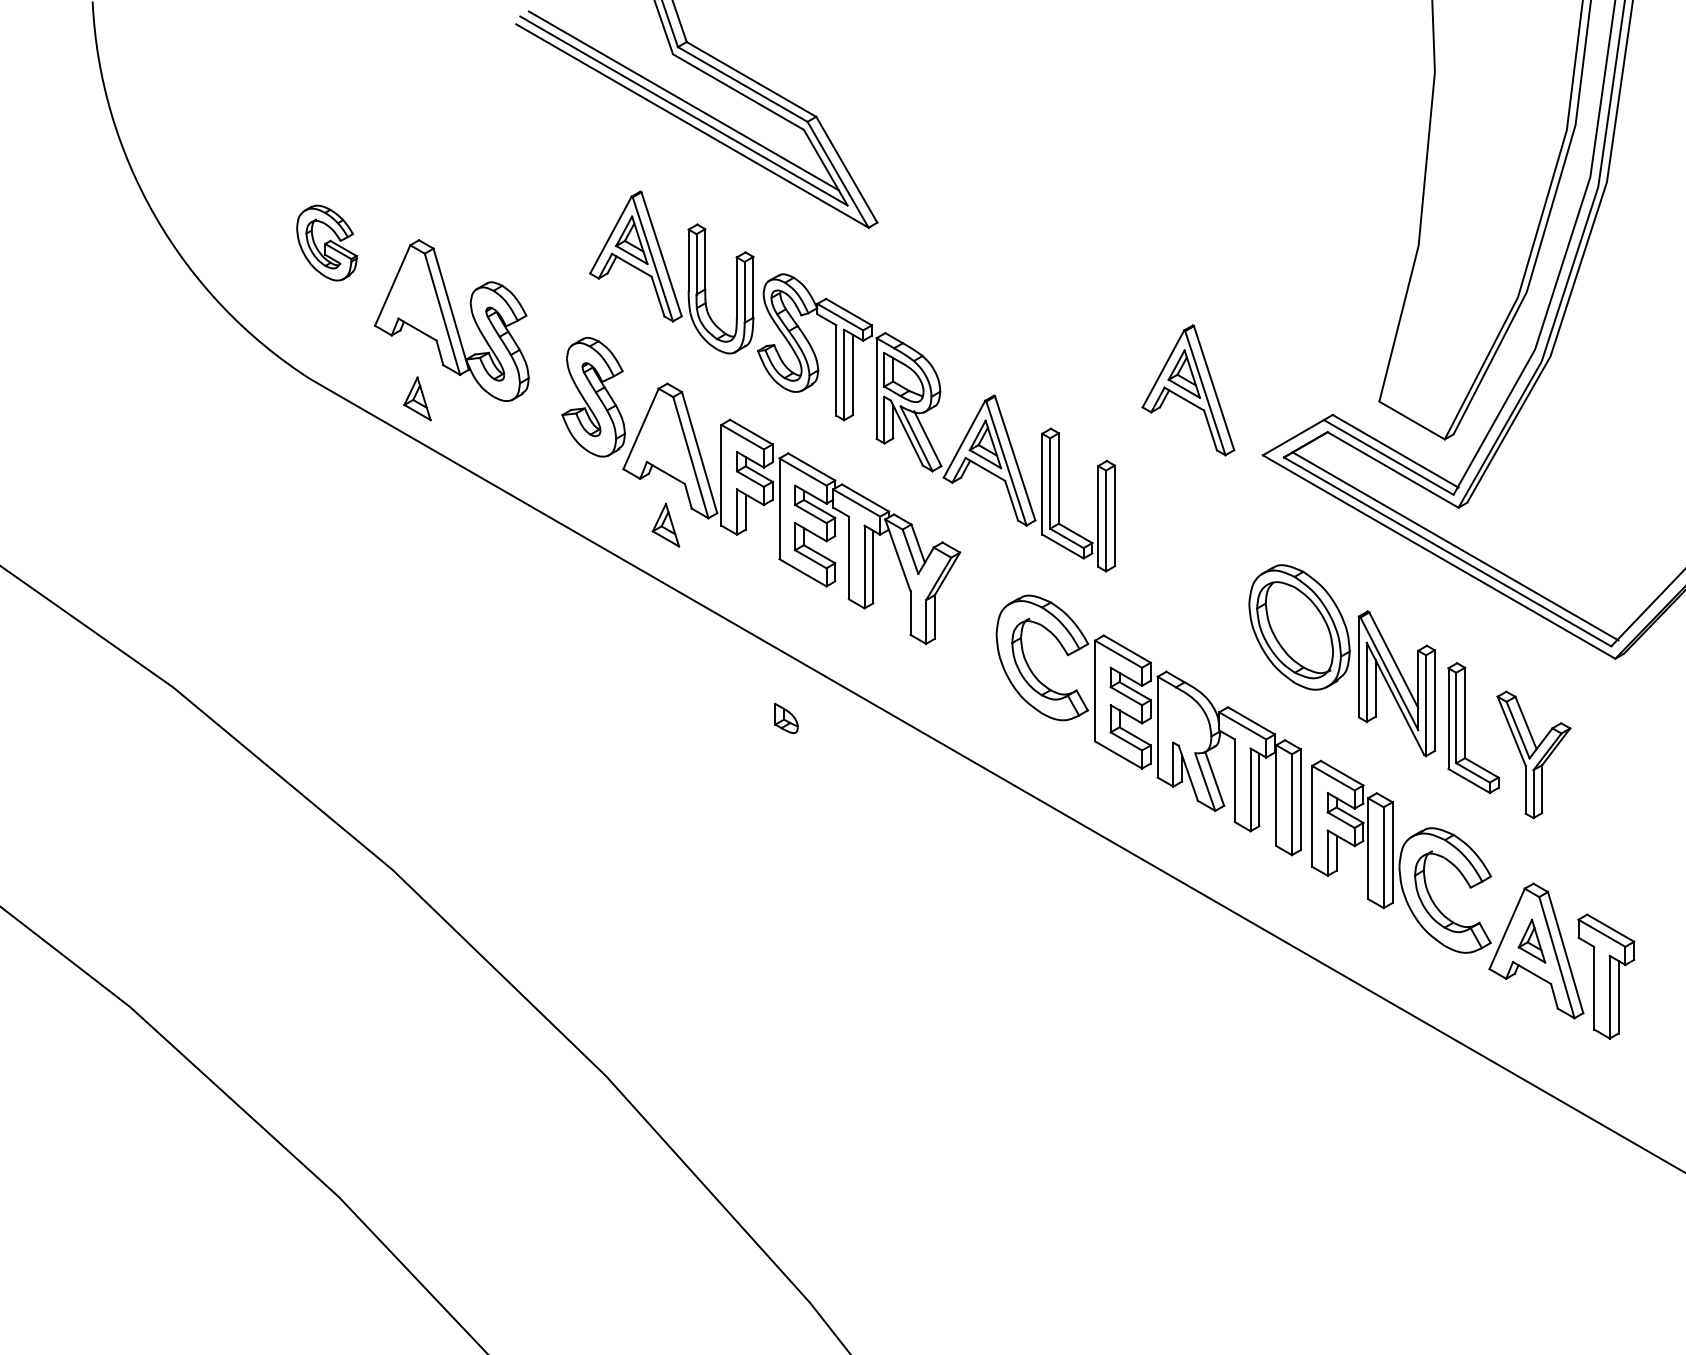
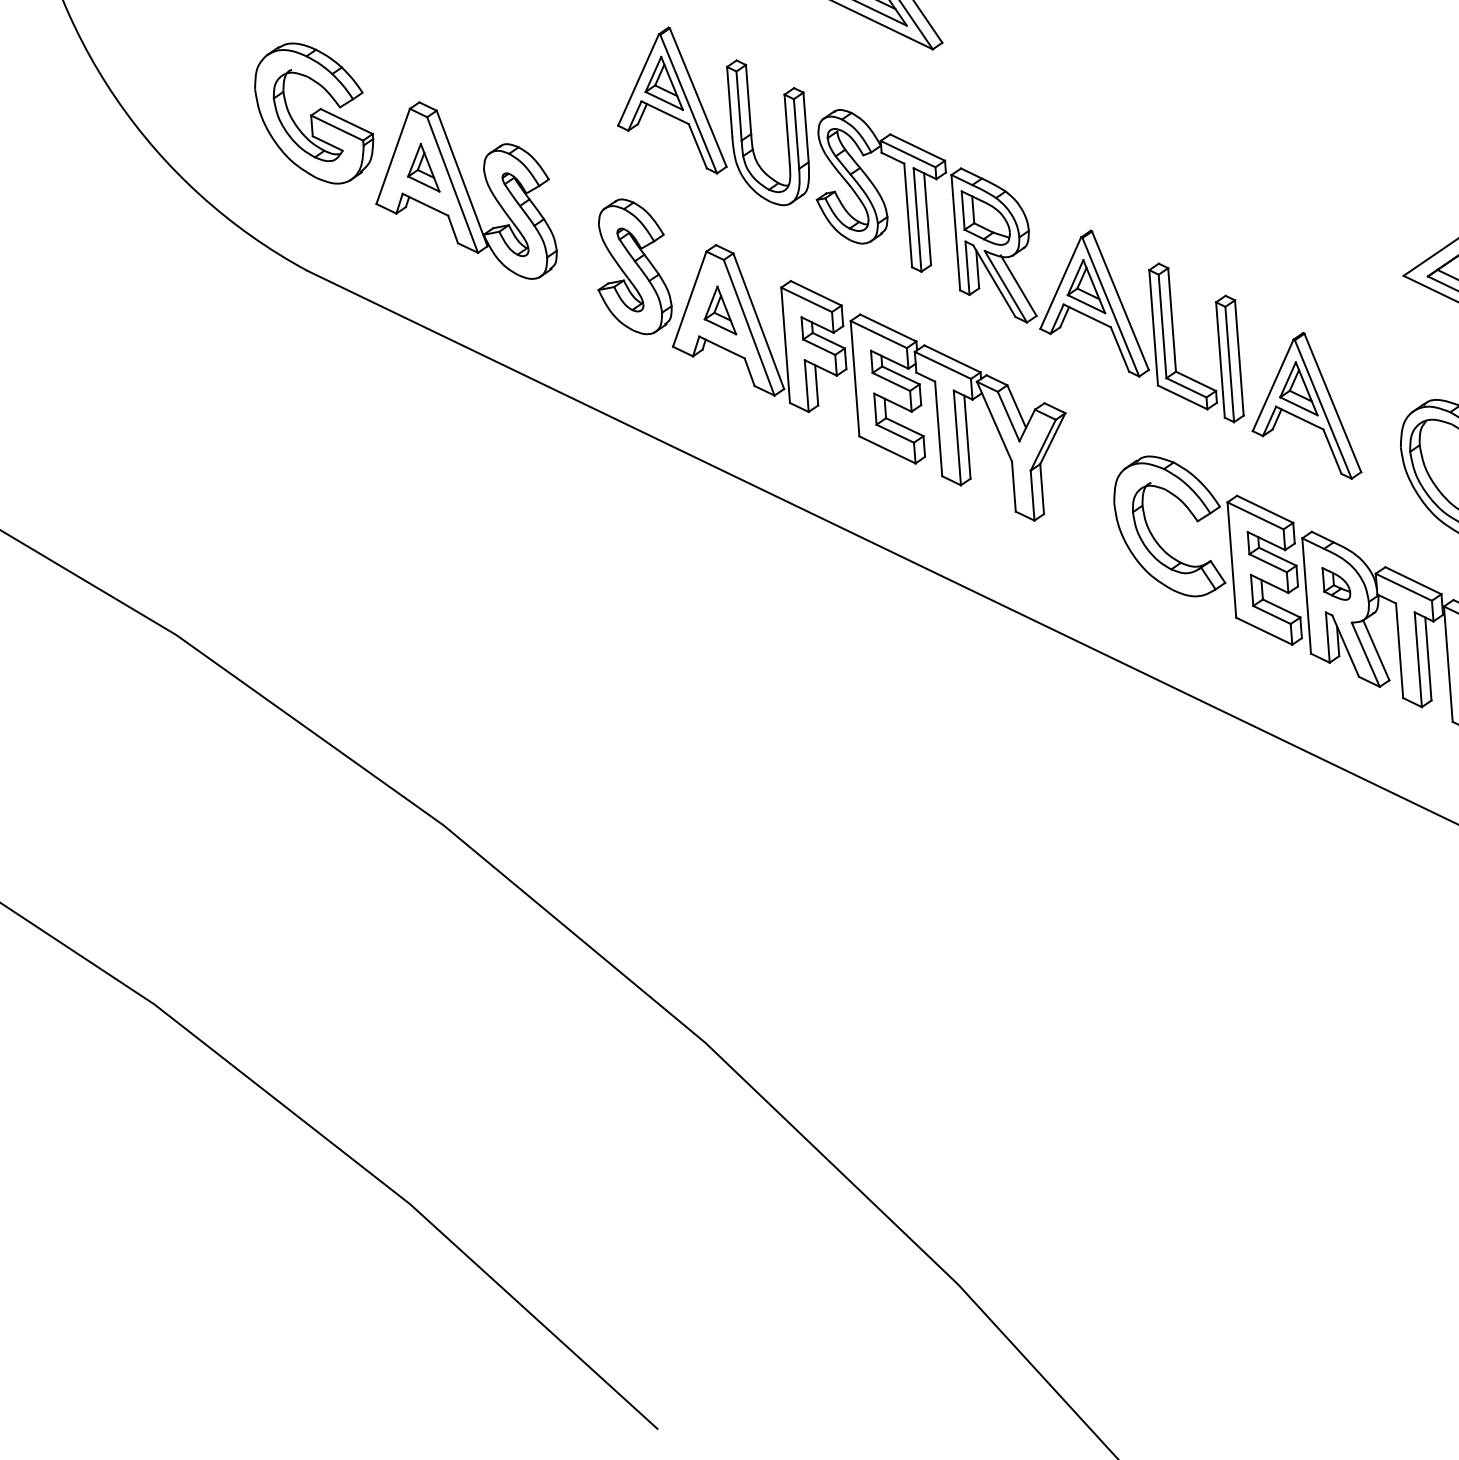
part: (326, 242) -> (313, 112), size x1.67
part: (1188, 390) -> (1303, 407), moved
part: (417, 398) -> (422, 167), moved
part: (665, 525) -> (718, 311), moved
part: (786, 718) -> (1336, 583), moved

